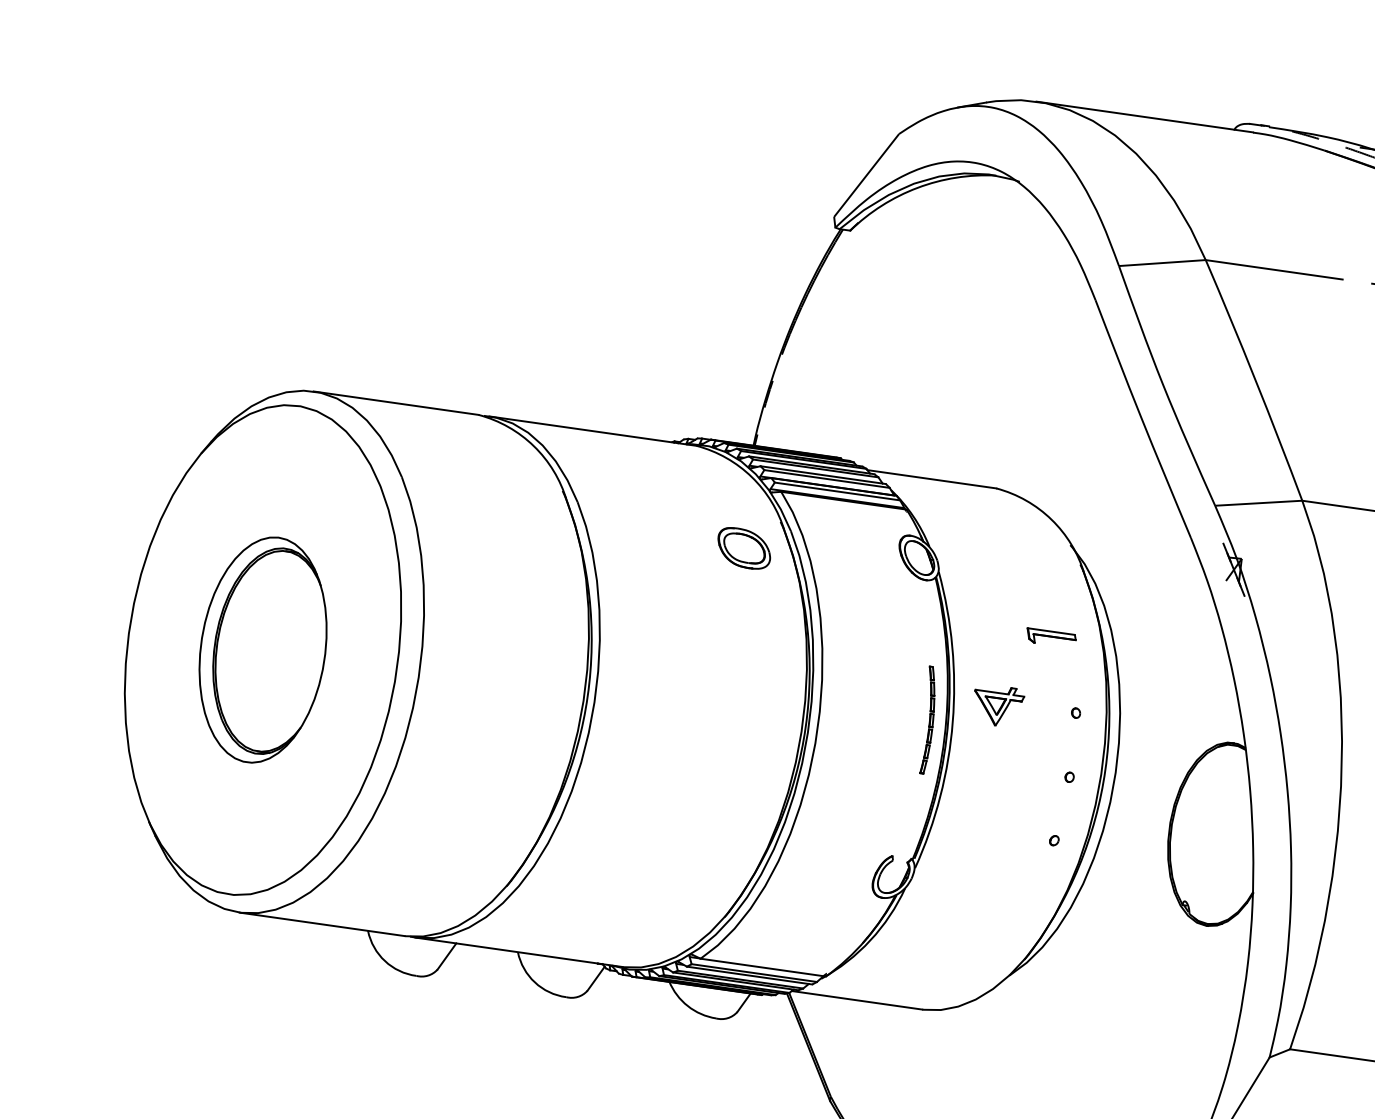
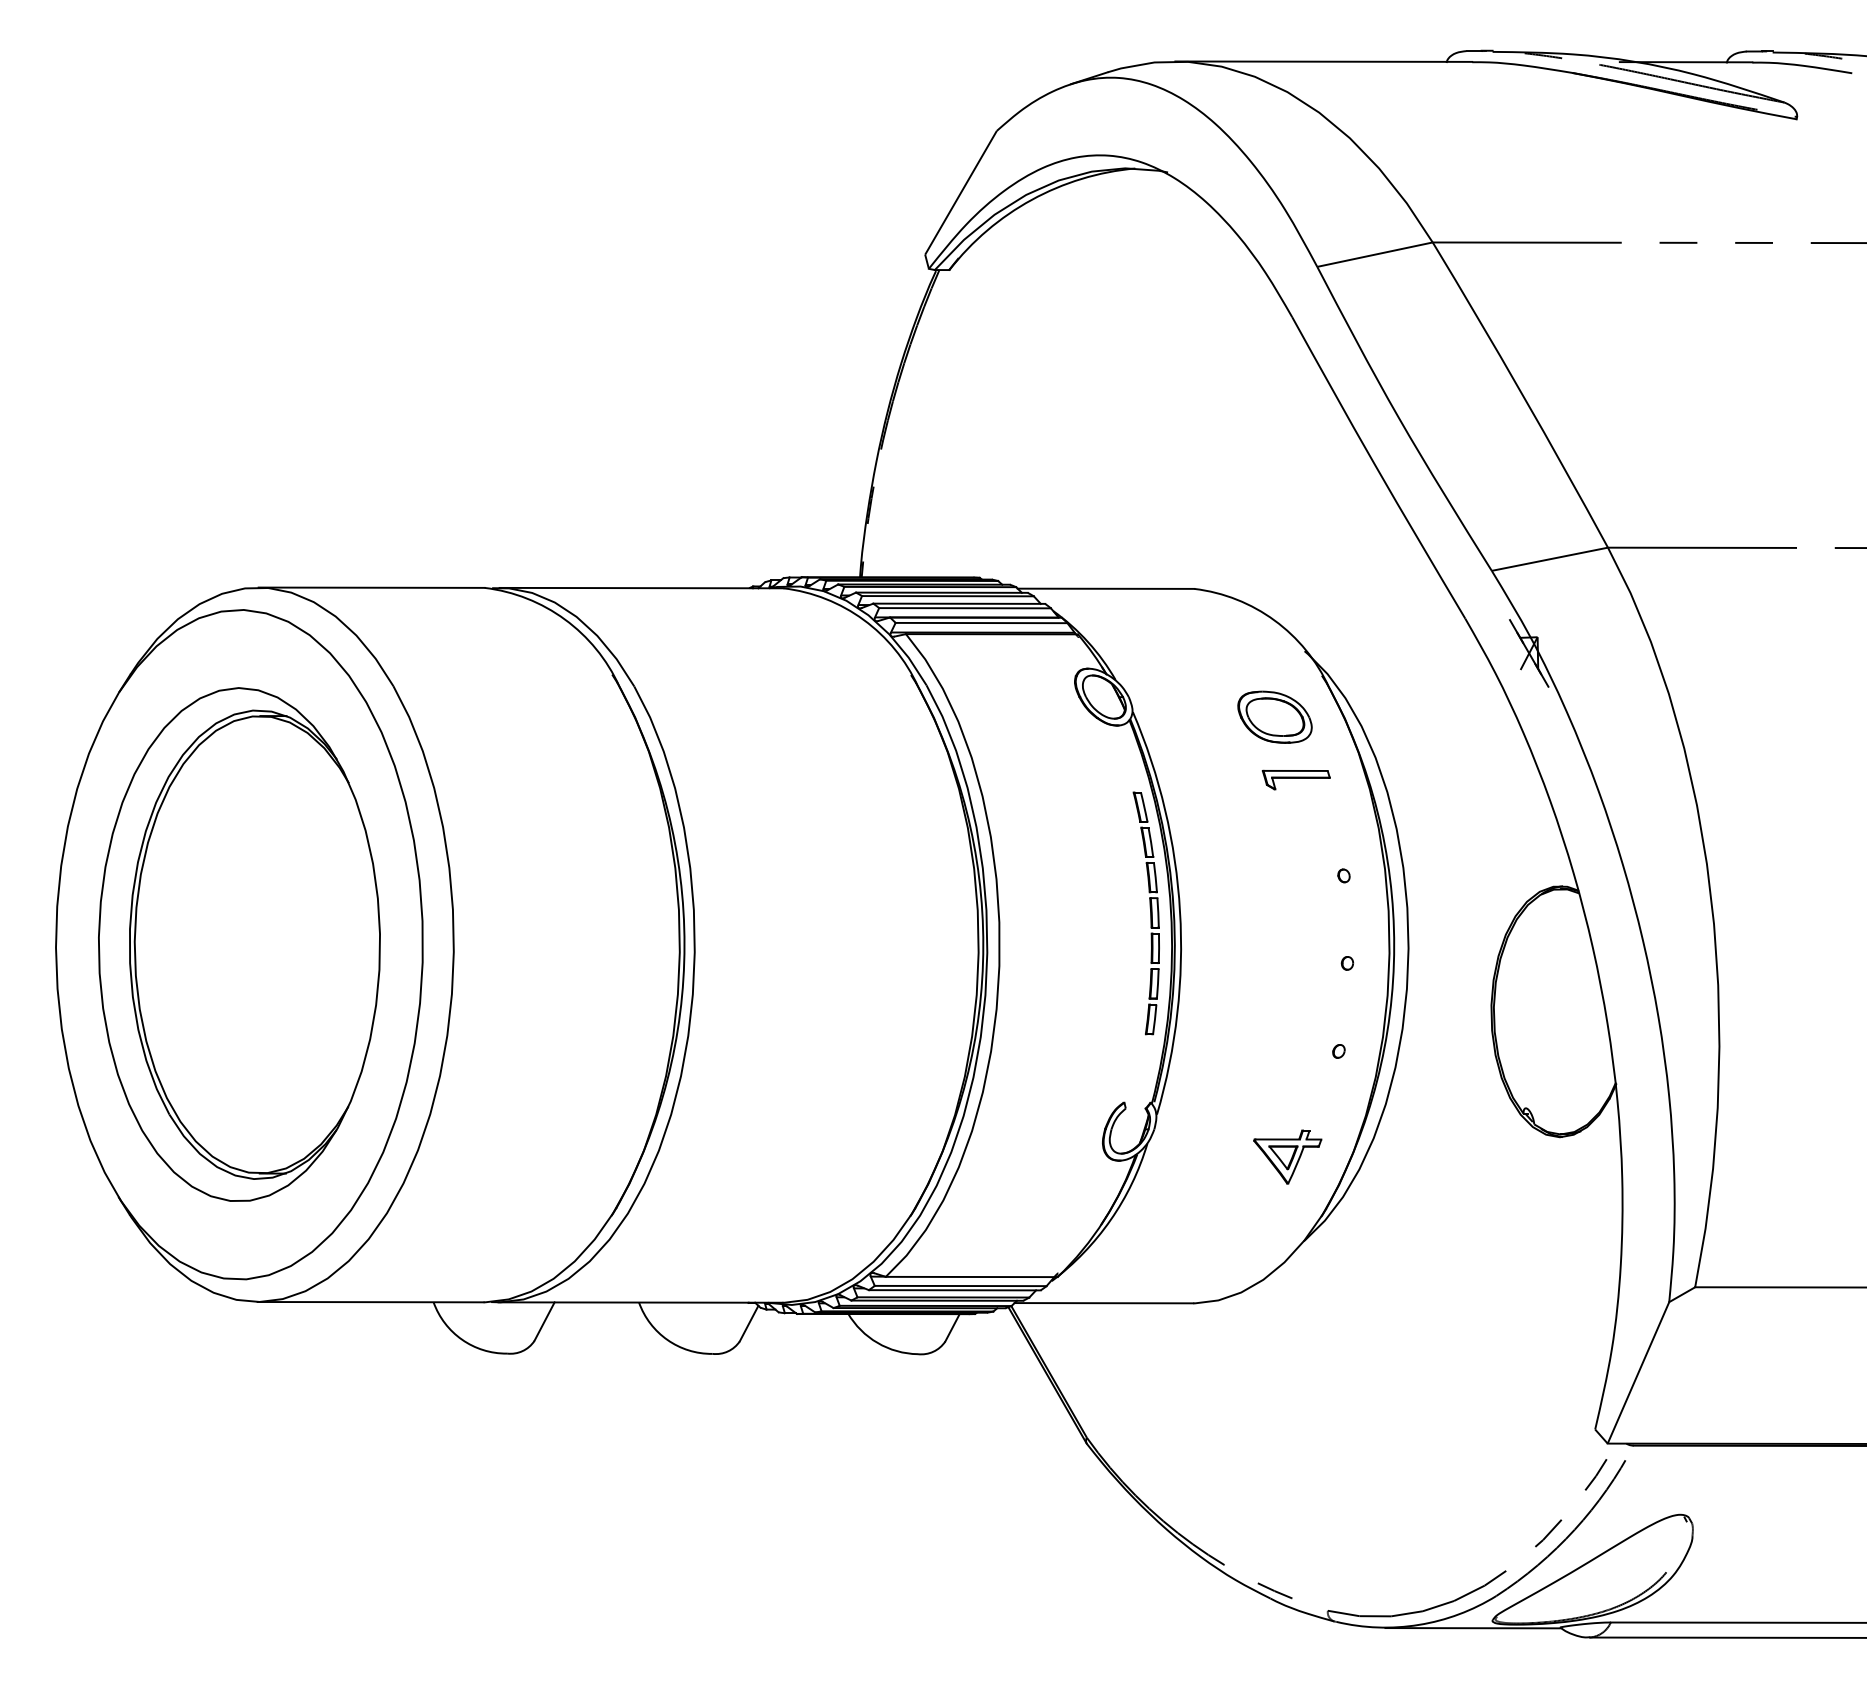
part: (743, 547) -> (1274, 716), moved
part: (263, 649) -> (239, 944), size x1.67
part: (997, 705) -> (1287, 1156), moved
part: (927, 720) -> (1145, 913), size x1.67

